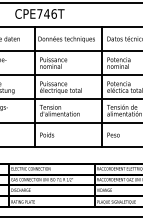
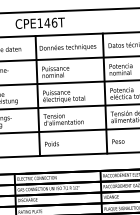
text: (39, 13) -> (39, 22), CPE746T -> CPE146T

